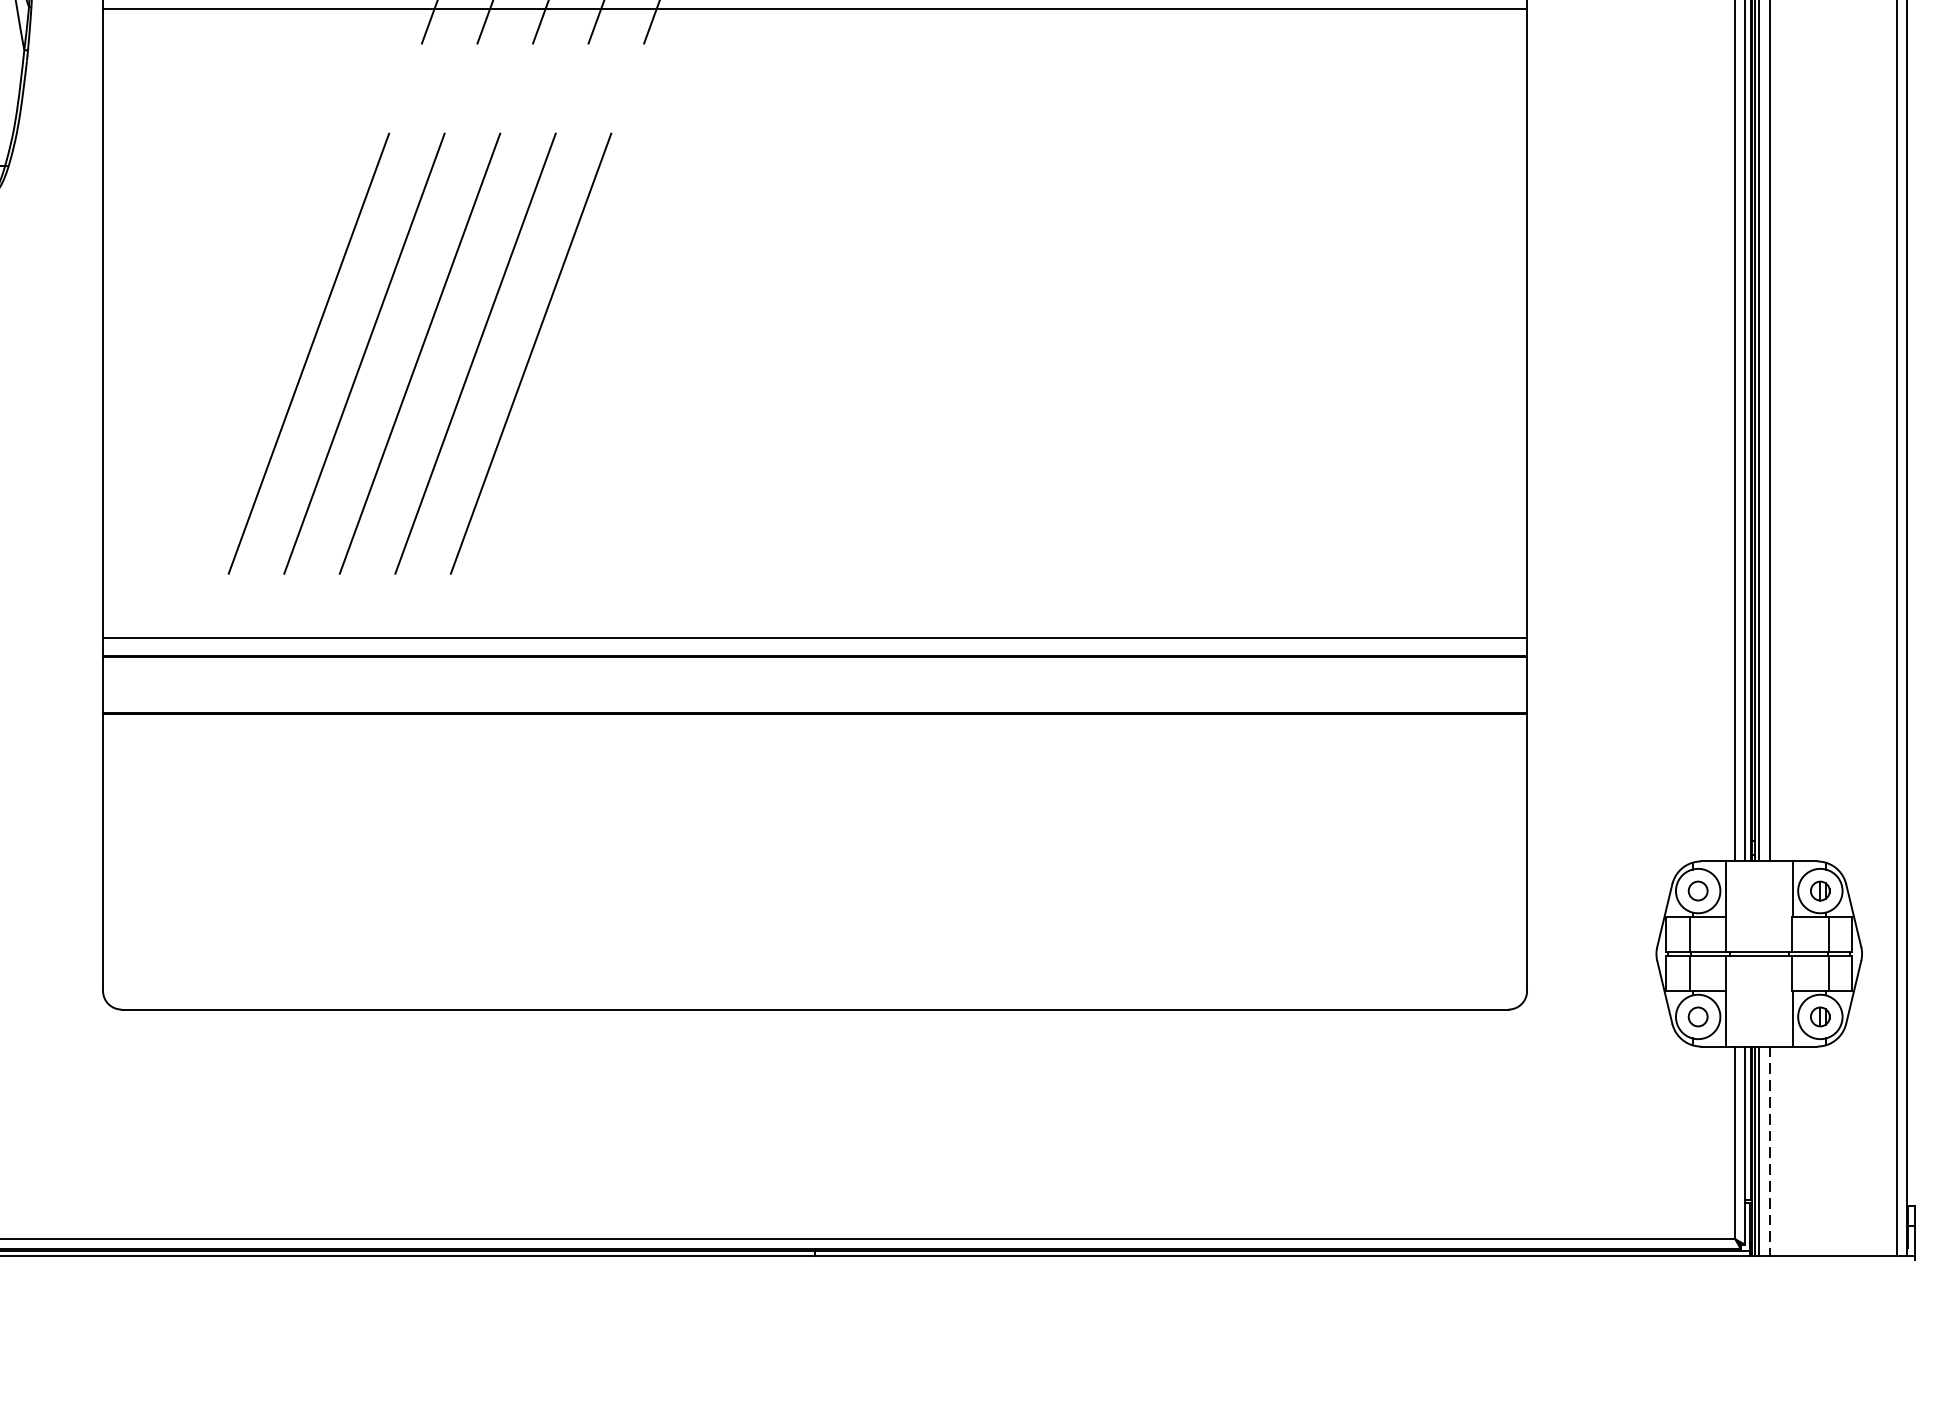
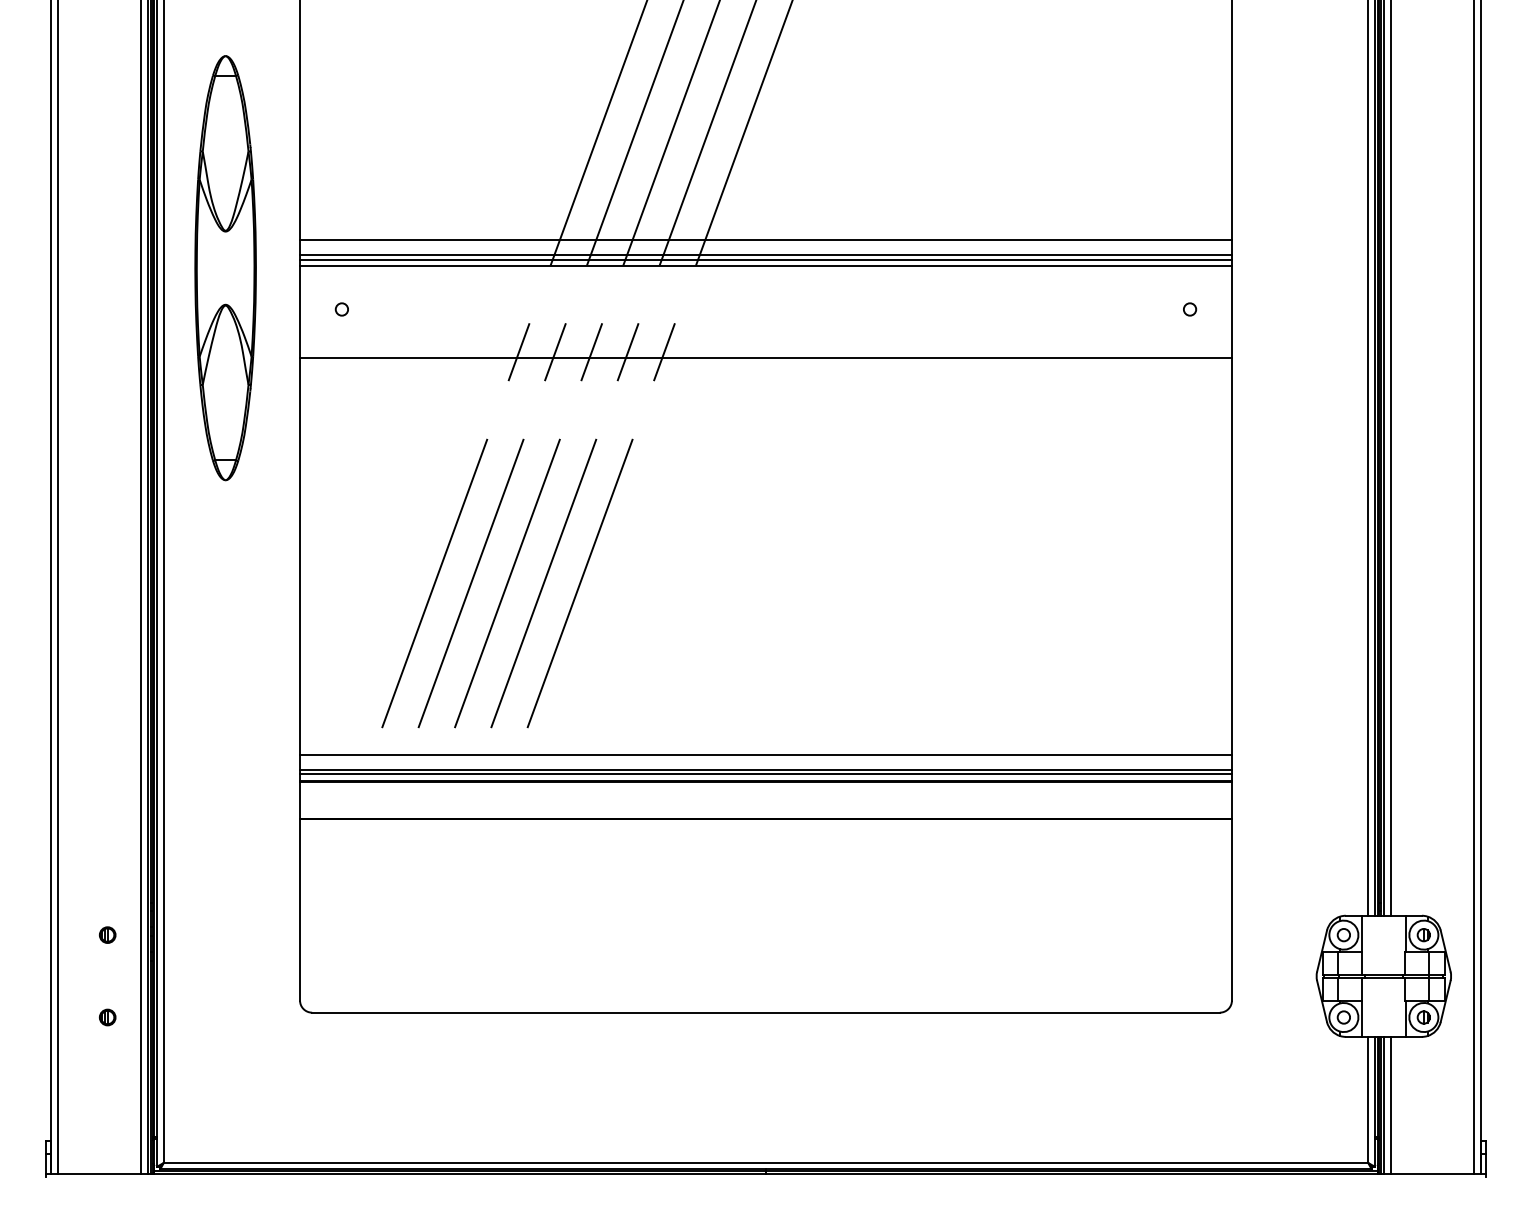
line: (814, 616) -> (765, 755), added
line: (814, 645) -> (765, 774), added
line: (1769, 1151) -> (1390, 1105), dashed -> solid

